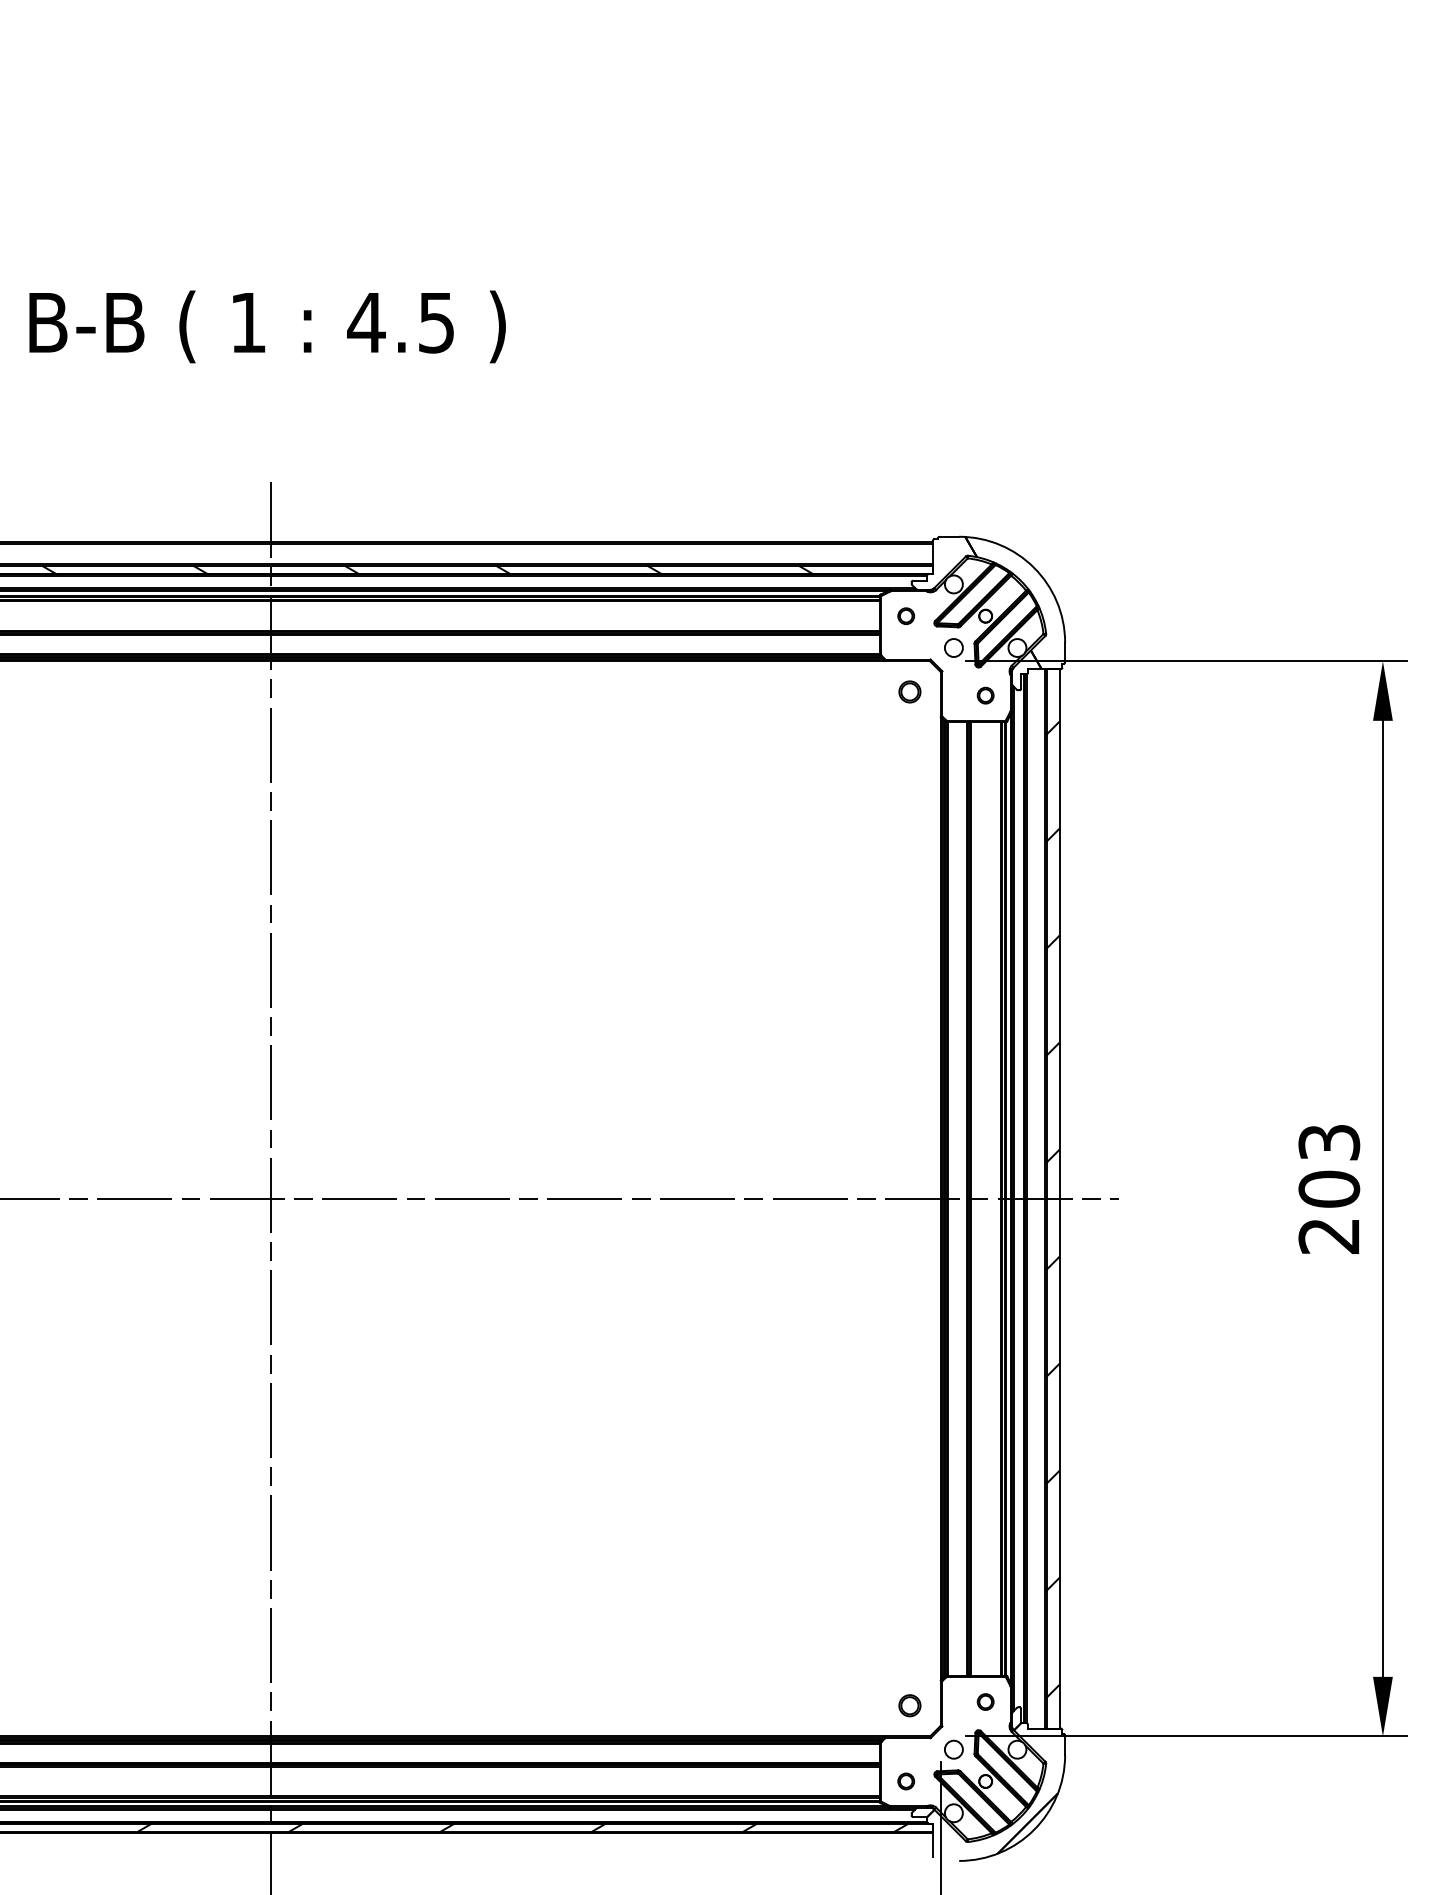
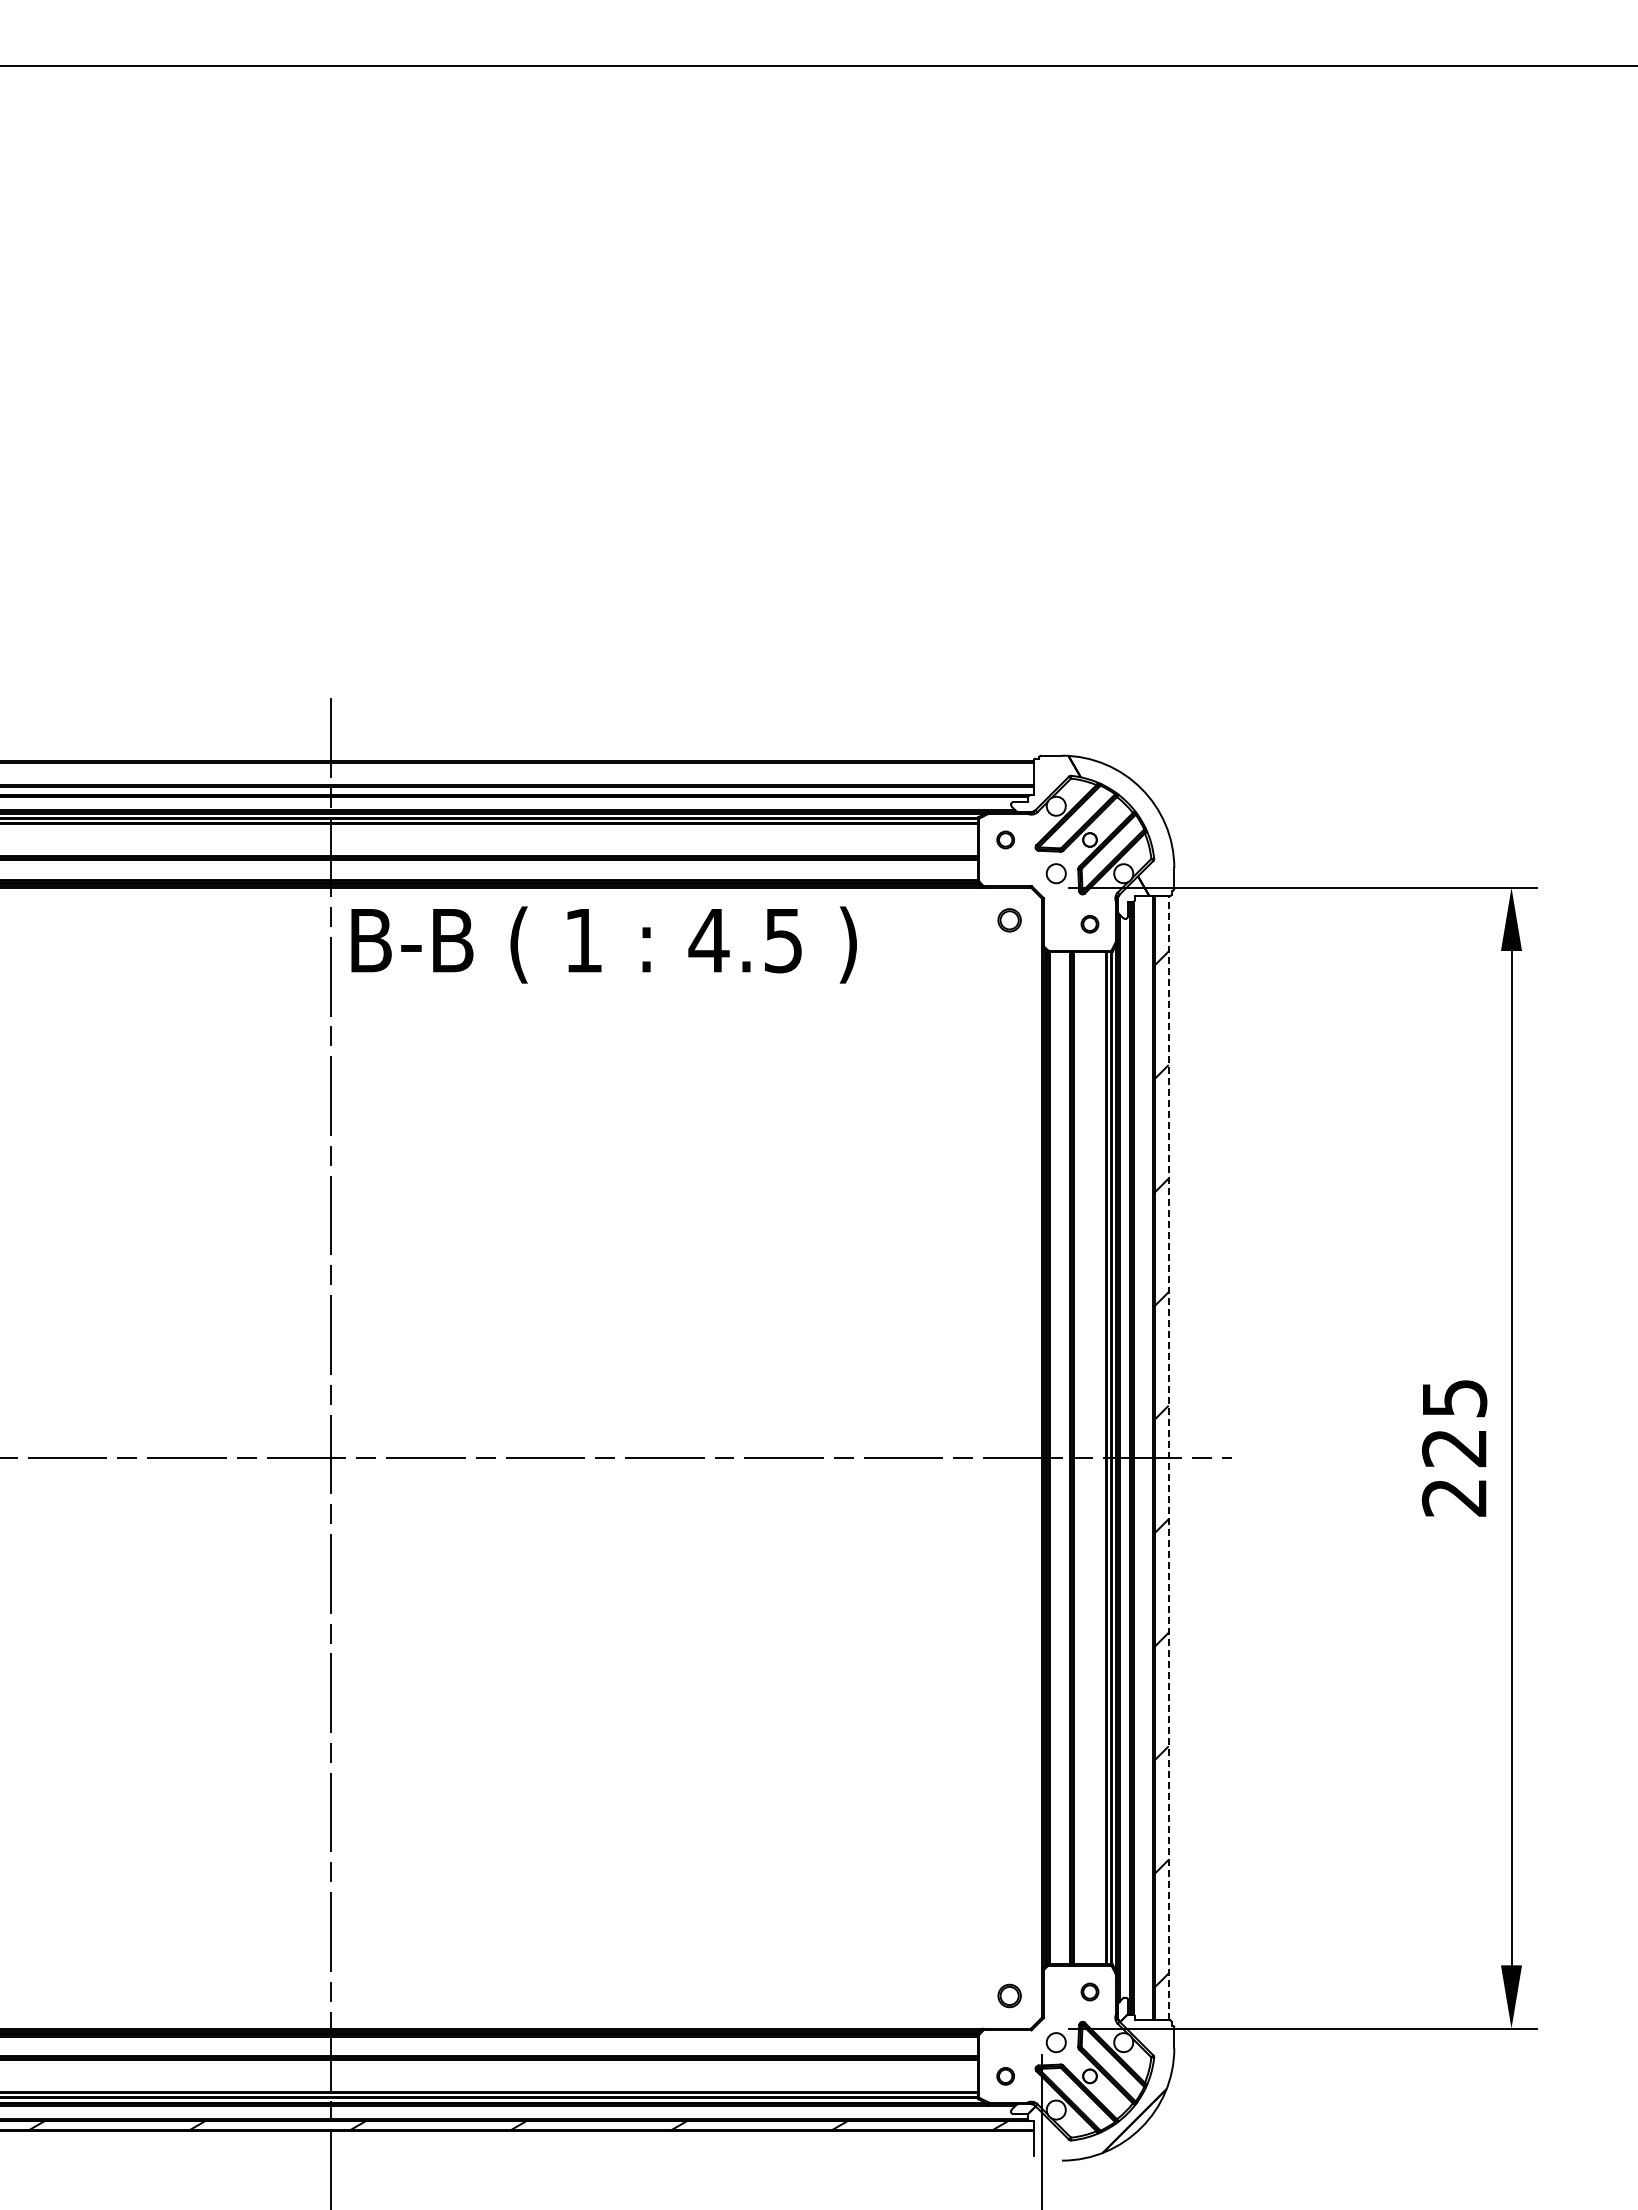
text: (267, 326) -> (603, 944), moved
hatch: (427, 569) -> (497, 790), removed
text: (1329, 1166) -> (1454, 1423), 203 -> 225
line: (1059, 1199) -> (1168, 1458), solid -> dashed

